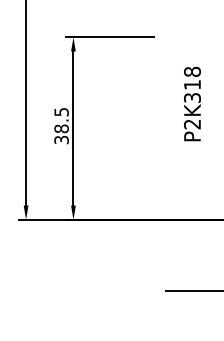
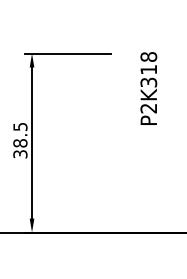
text: (192, 103) -> (148, 88), moved

